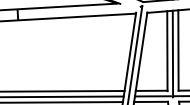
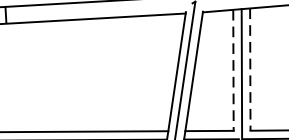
line: (167, 51) -> (233, 71), solid -> dashed
line: (178, 51) -> (250, 71), solid -> dashed

